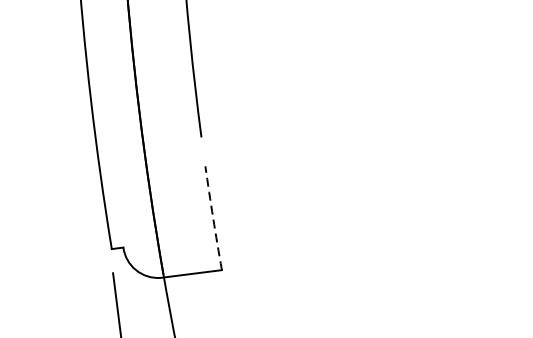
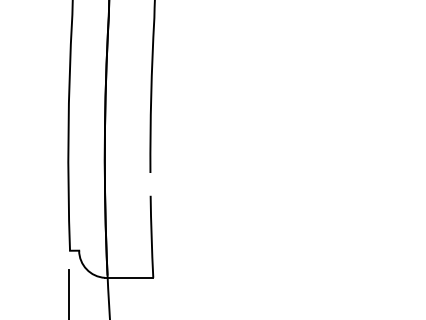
line: (213, 217) -> (151, 236), dashed -> solid

